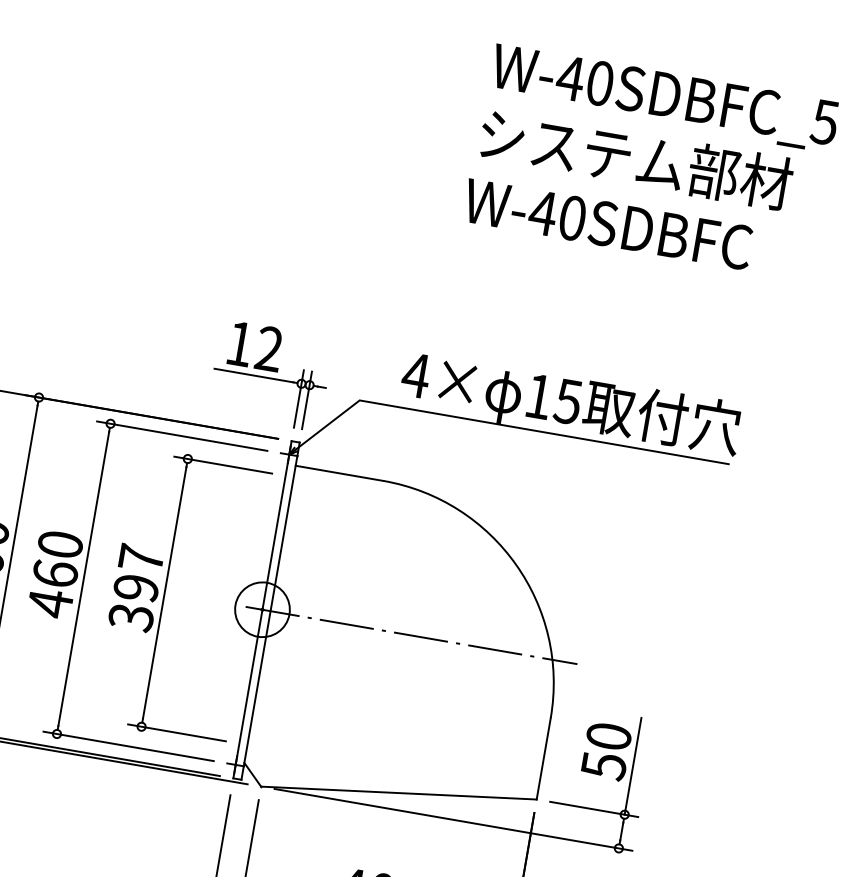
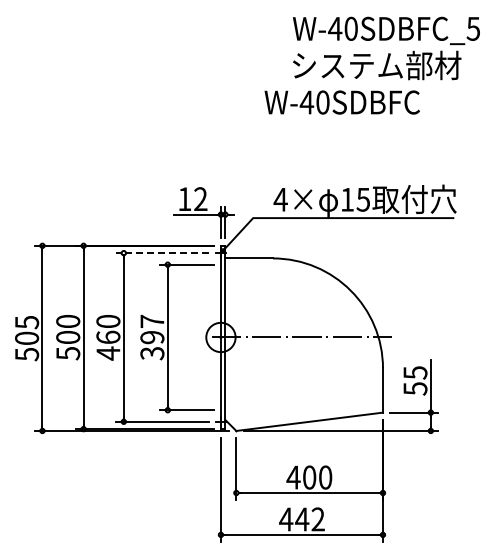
text: (606, 224) -> (341, 102), moved
line: (181, 436) -> (162, 253), solid -> dashed
text: (609, 736) -> (415, 372), 50 -> 55

